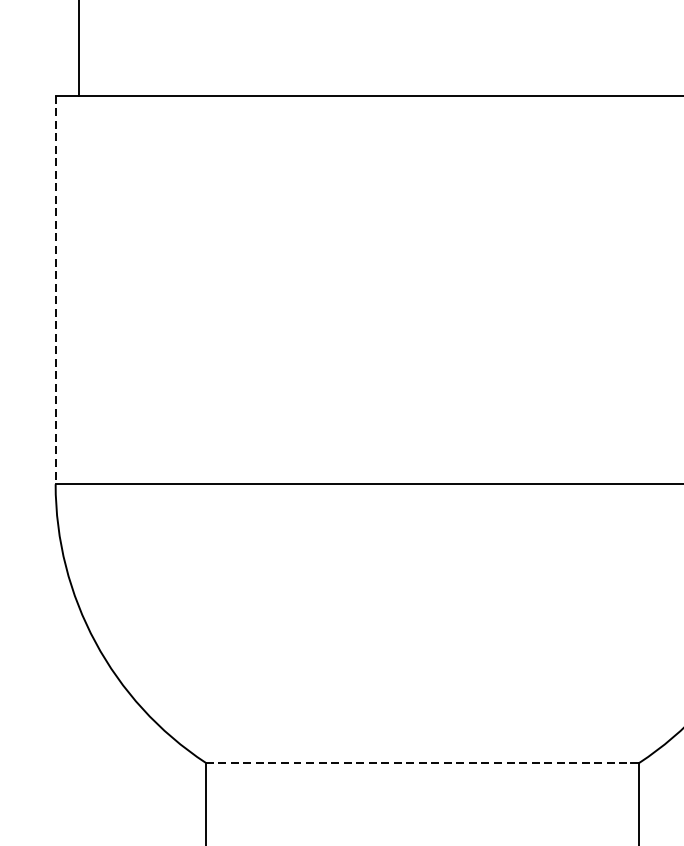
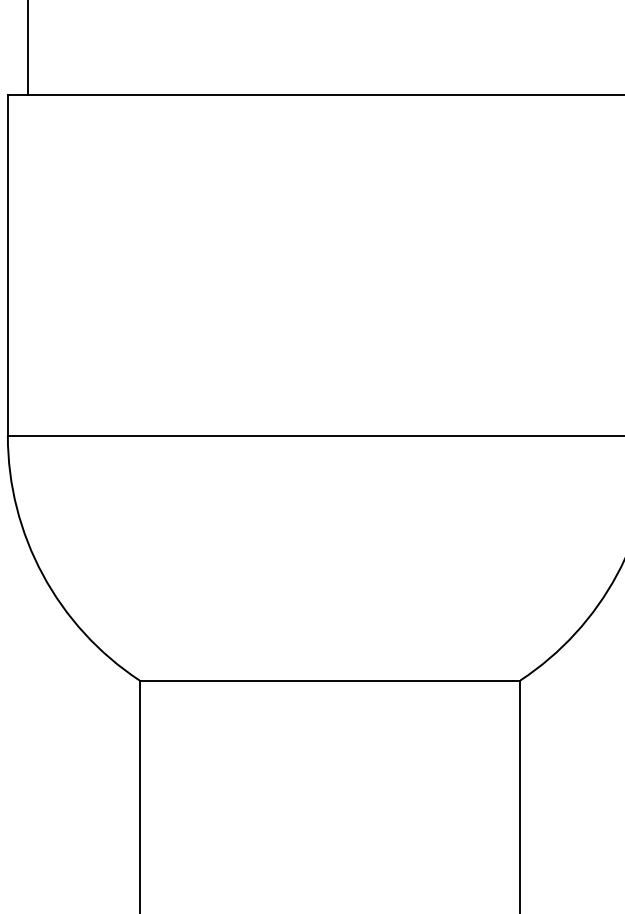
line: (55, 290) -> (7, 265), dashed -> solid
line: (418, 762) -> (326, 680), dashed -> solid

